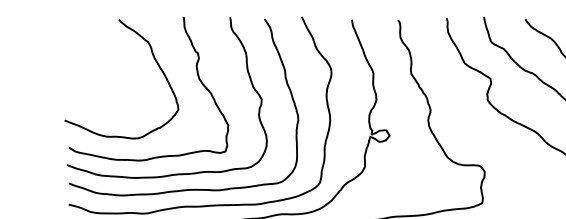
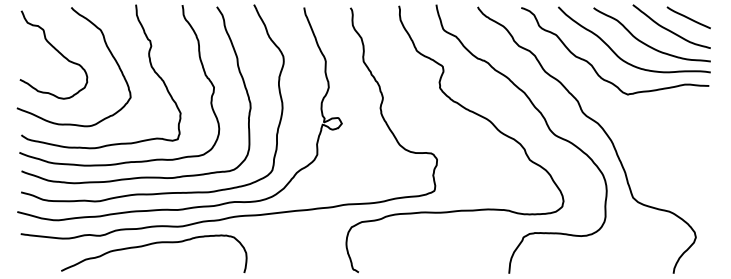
curve: (104, 63) -> (56, 51), added

